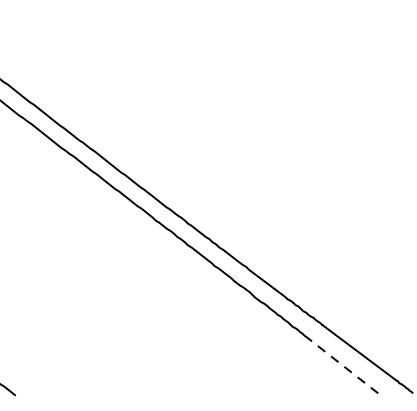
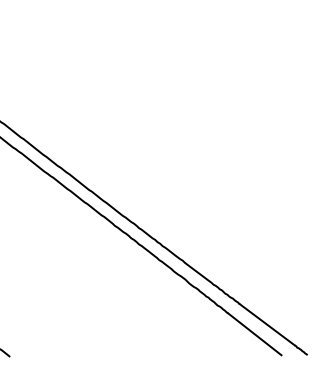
line: (342, 364) -> (254, 333), dashed -> solid

